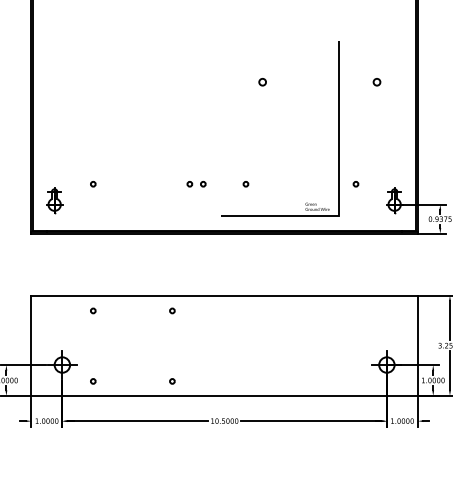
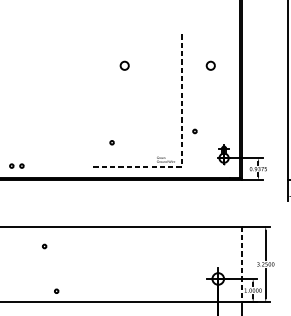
circle: (262, 82) -> (124, 66), size x1.6
circle: (376, 82) -> (210, 66), size x1.6
part: (196, 184) -> (16, 166), moved
circle: (355, 184) -> (194, 131), moved
line: (338, 188) -> (181, 145), solid -> dashed
circle: (172, 310) -> (44, 246), moved
line: (417, 346) -> (241, 264), solid -> dashed

